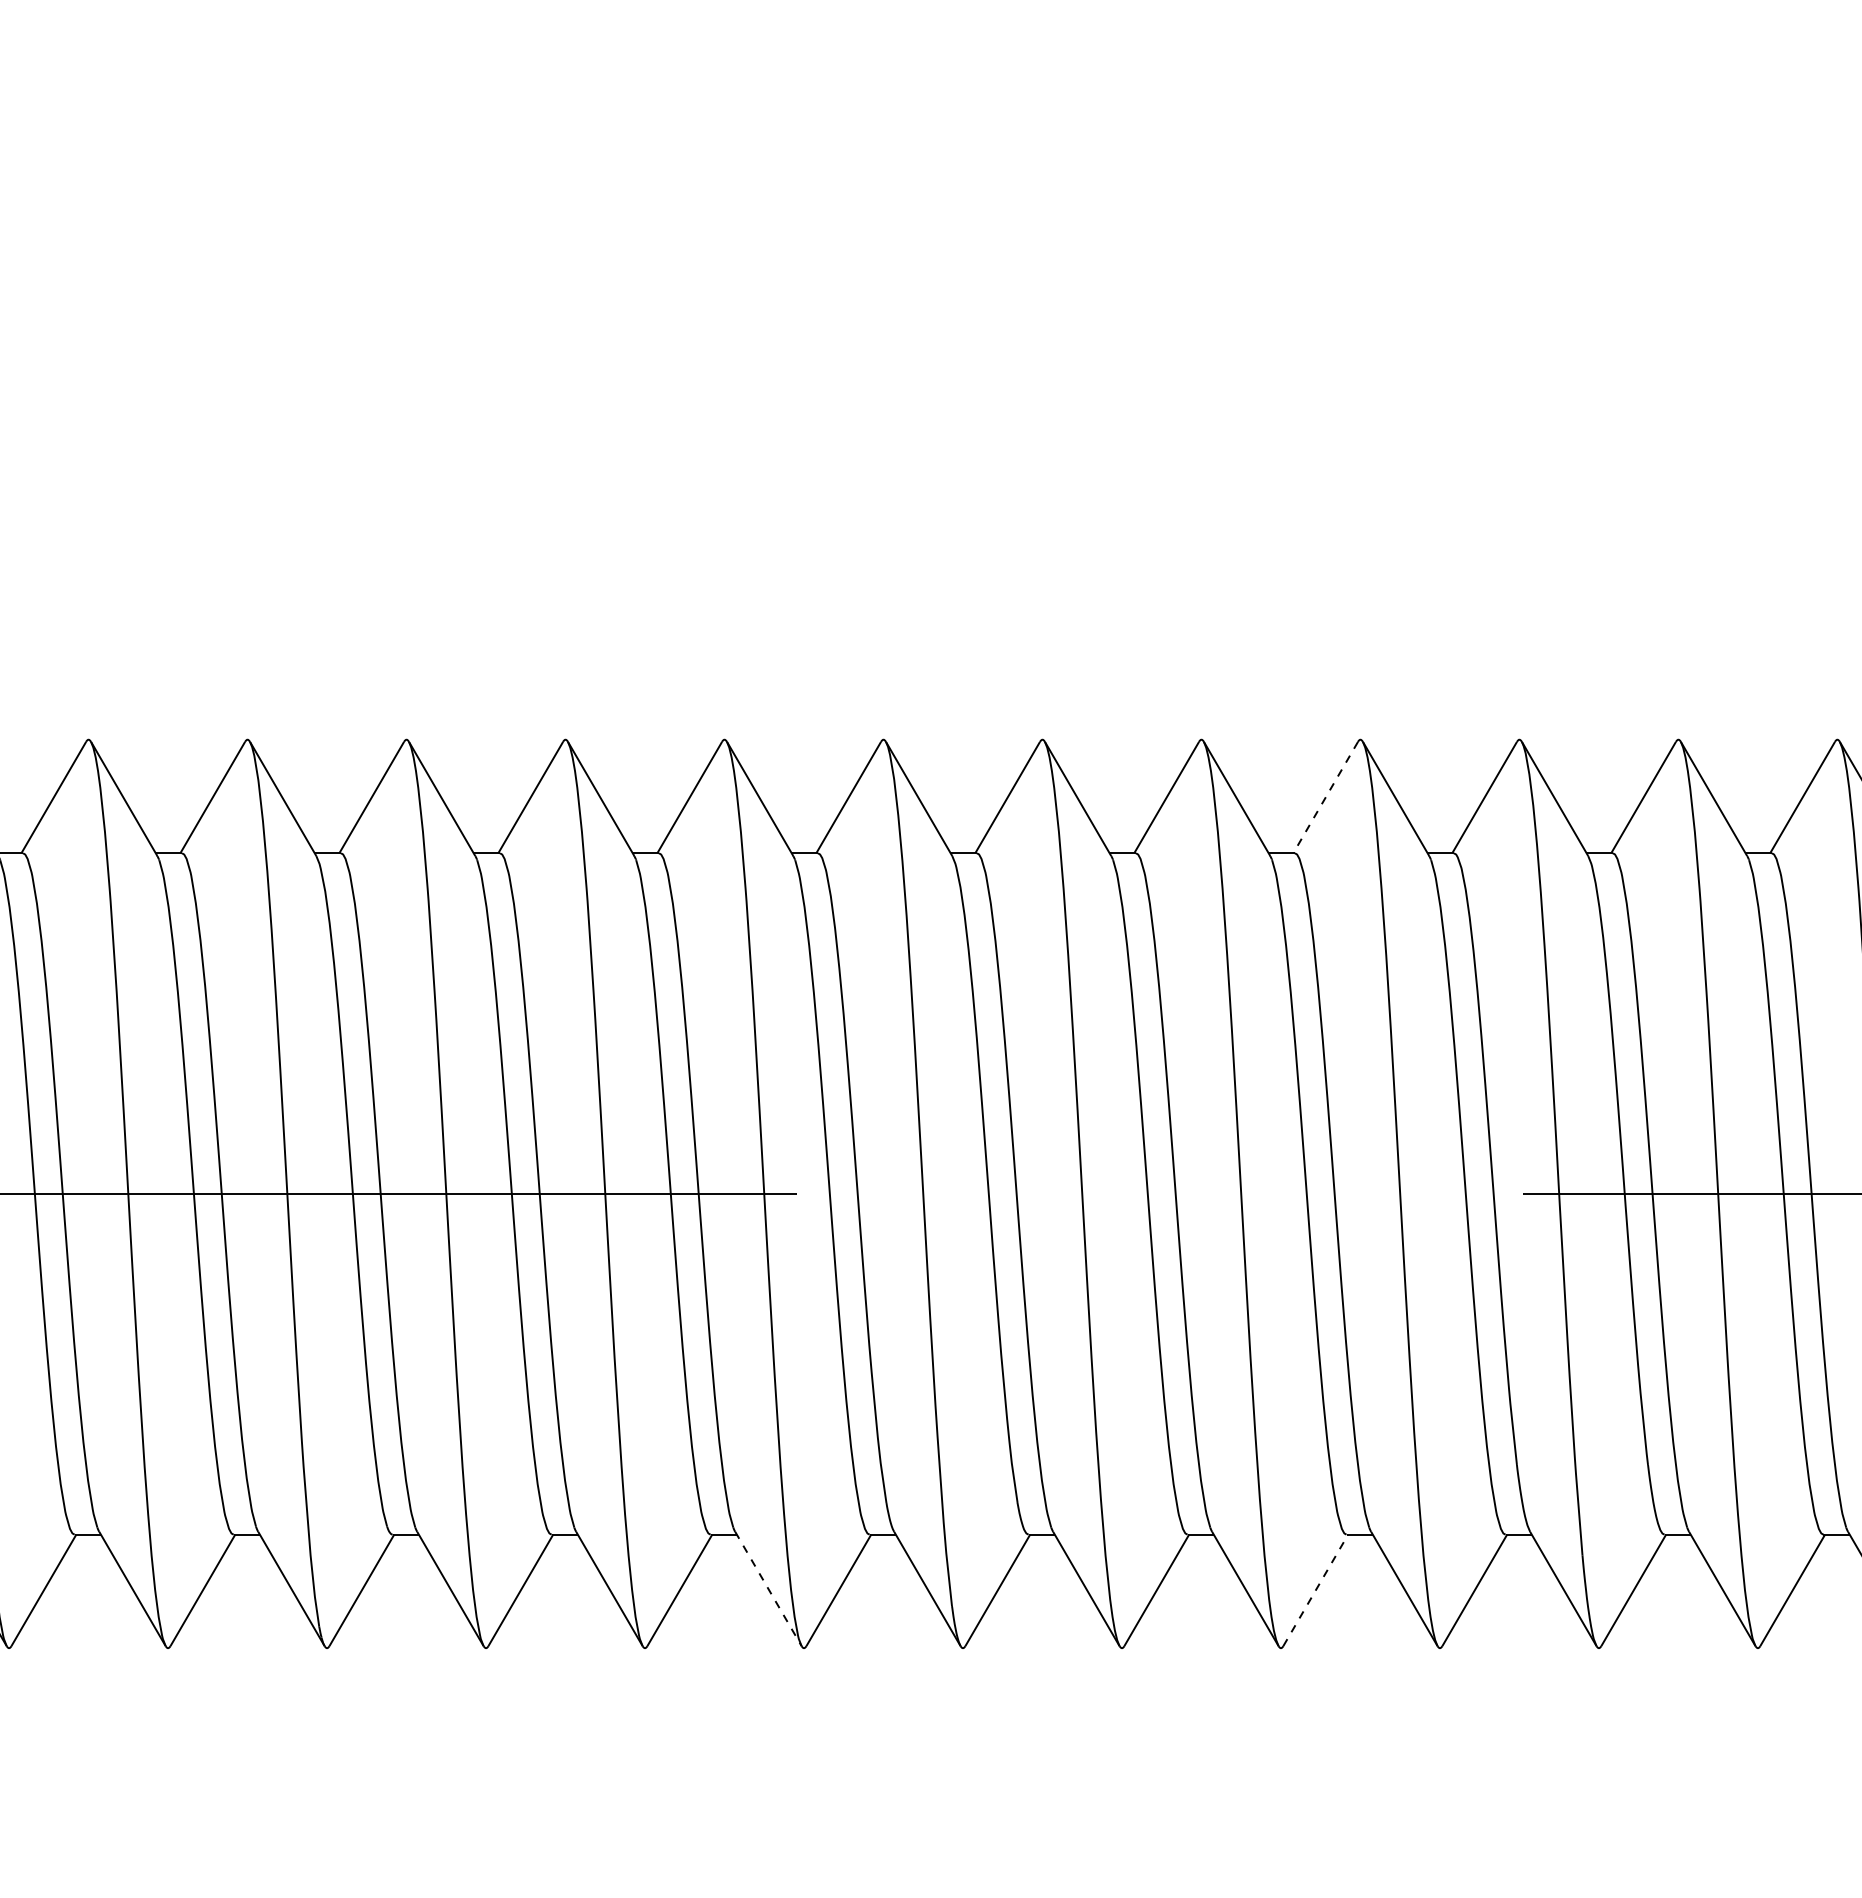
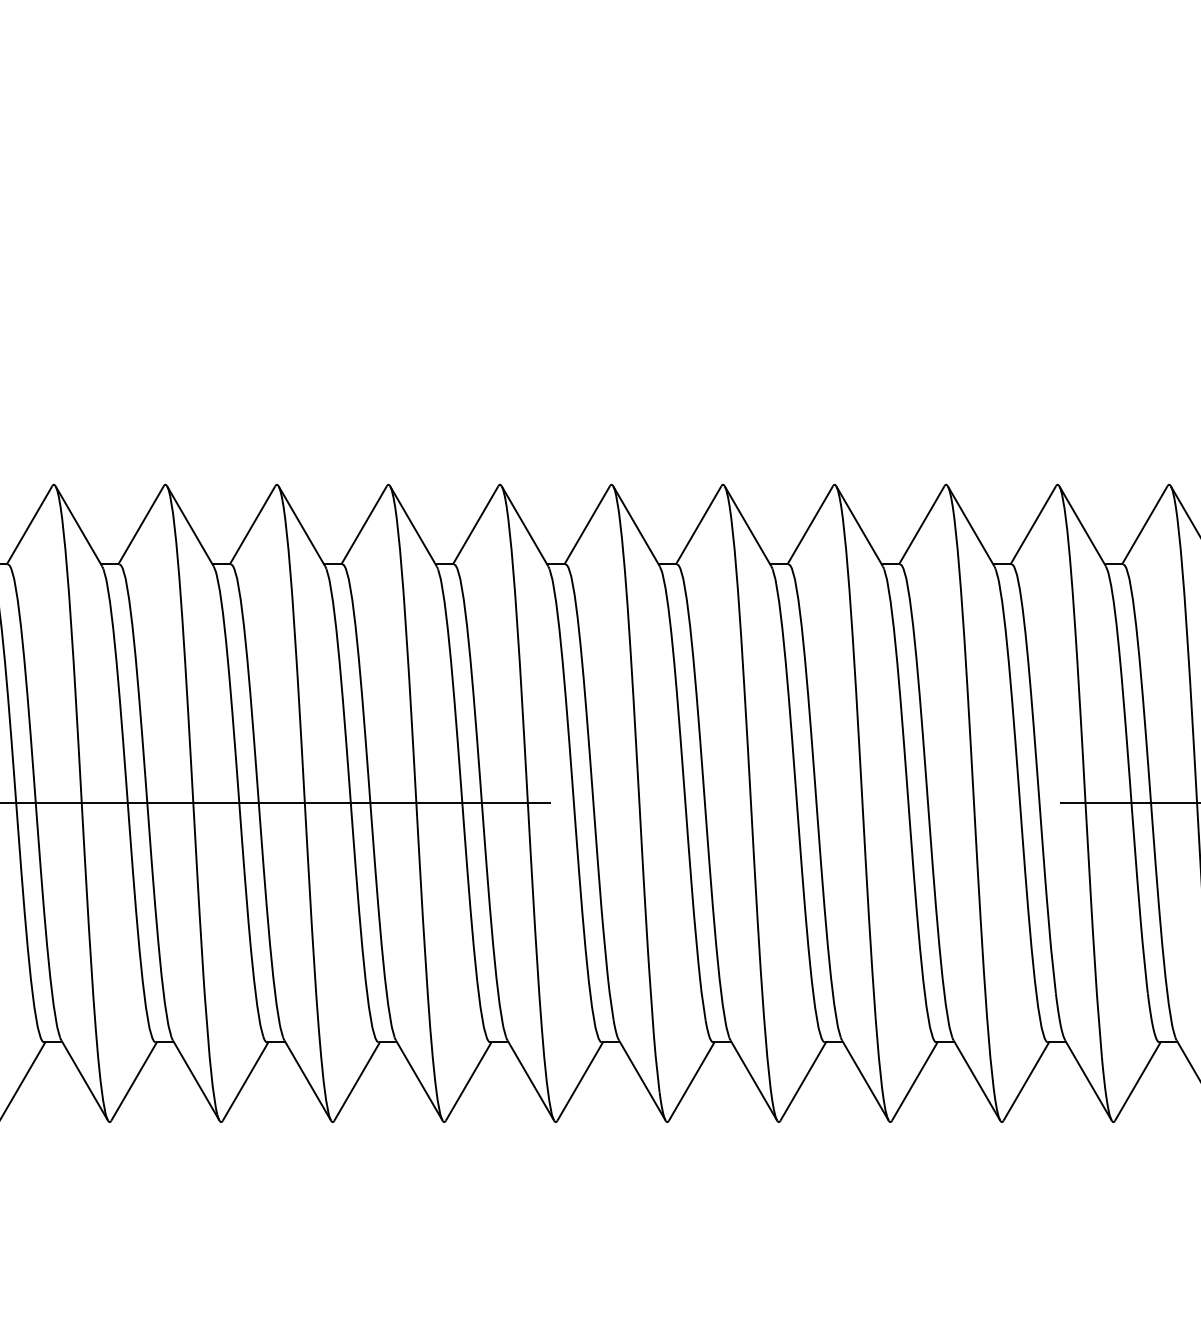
line: (1325, 797) -> (921, 525), dashed -> solid
line: (768, 1589) -> (530, 1080), dashed -> solid
line: (1316, 1589) -> (915, 1080), dashed -> solid

